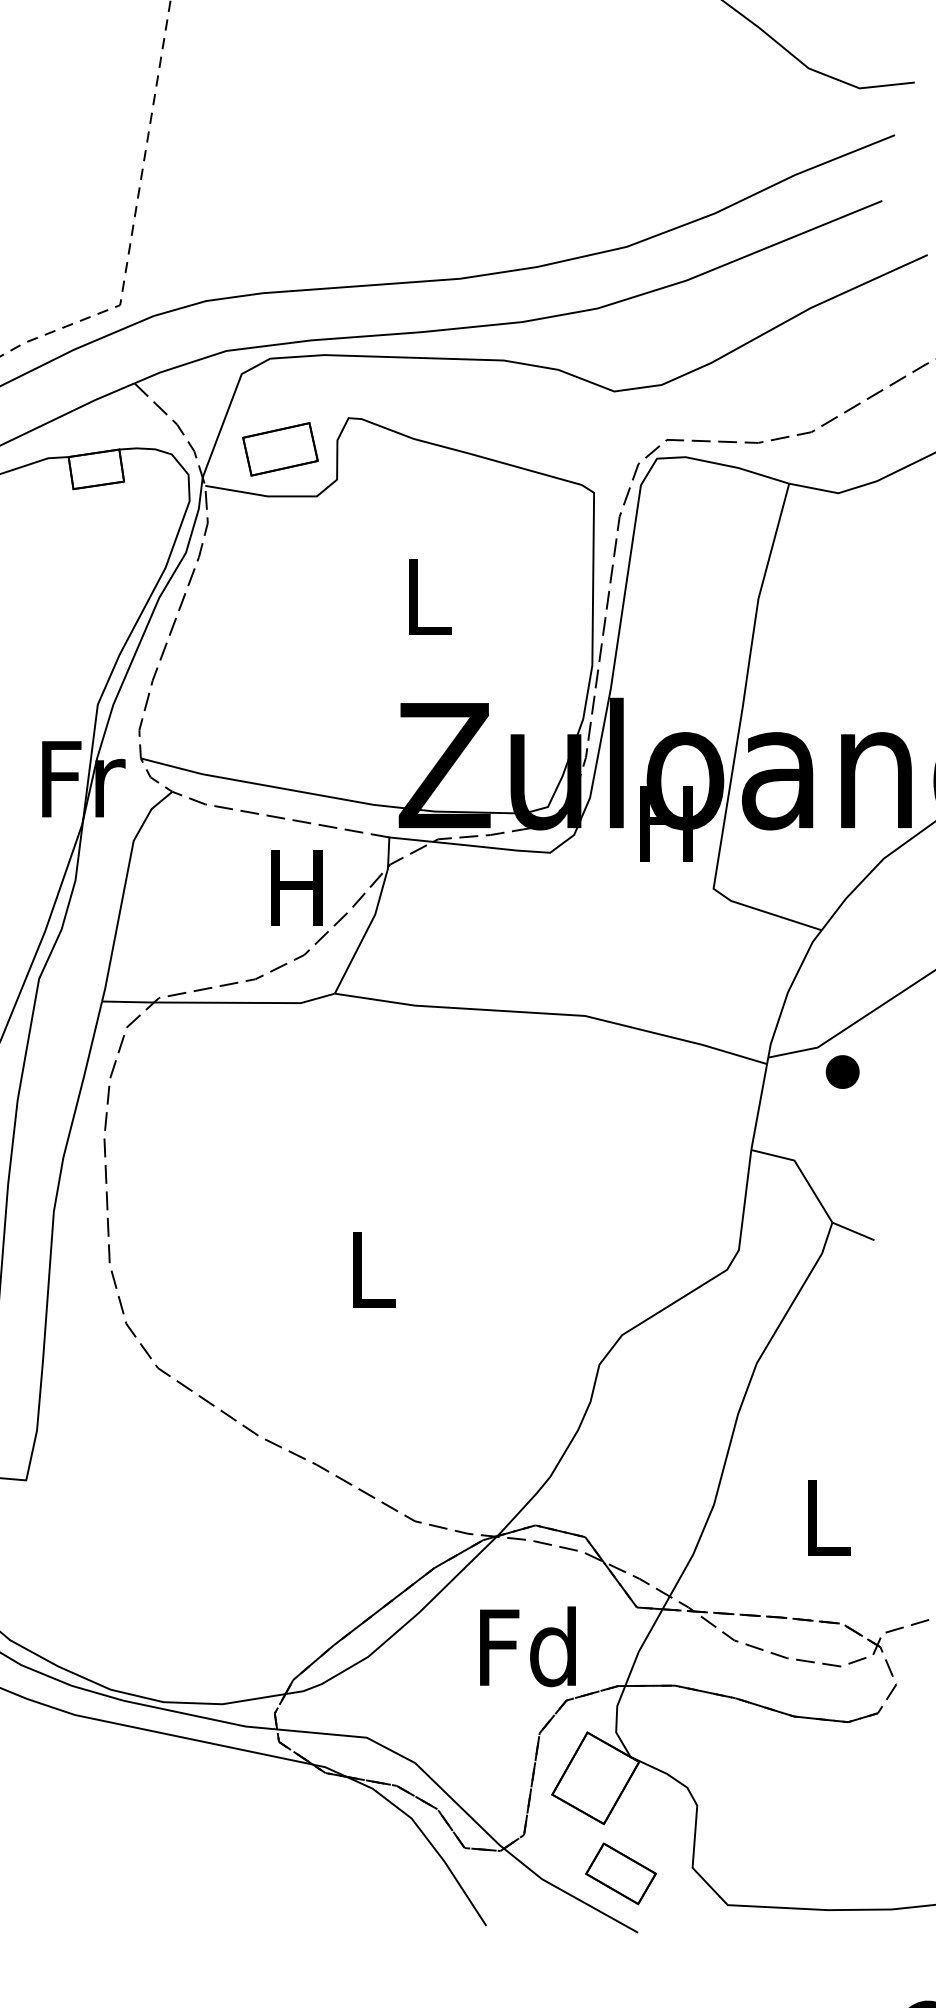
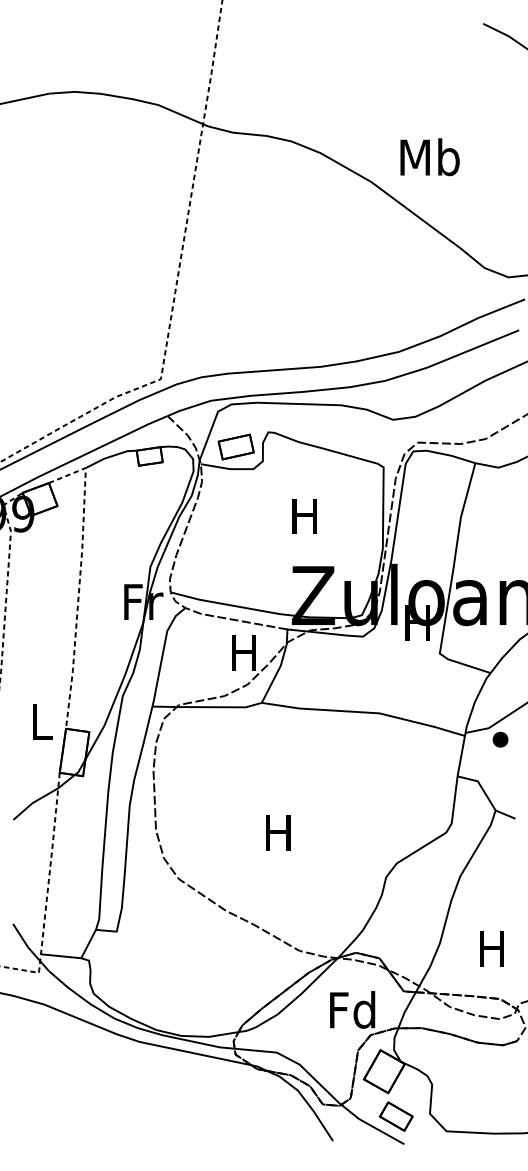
text: (425, 597) -> (304, 516), L -> H
text: (370, 1269) -> (278, 832), L -> H
text: (823, 1516) -> (491, 948), L -> H

